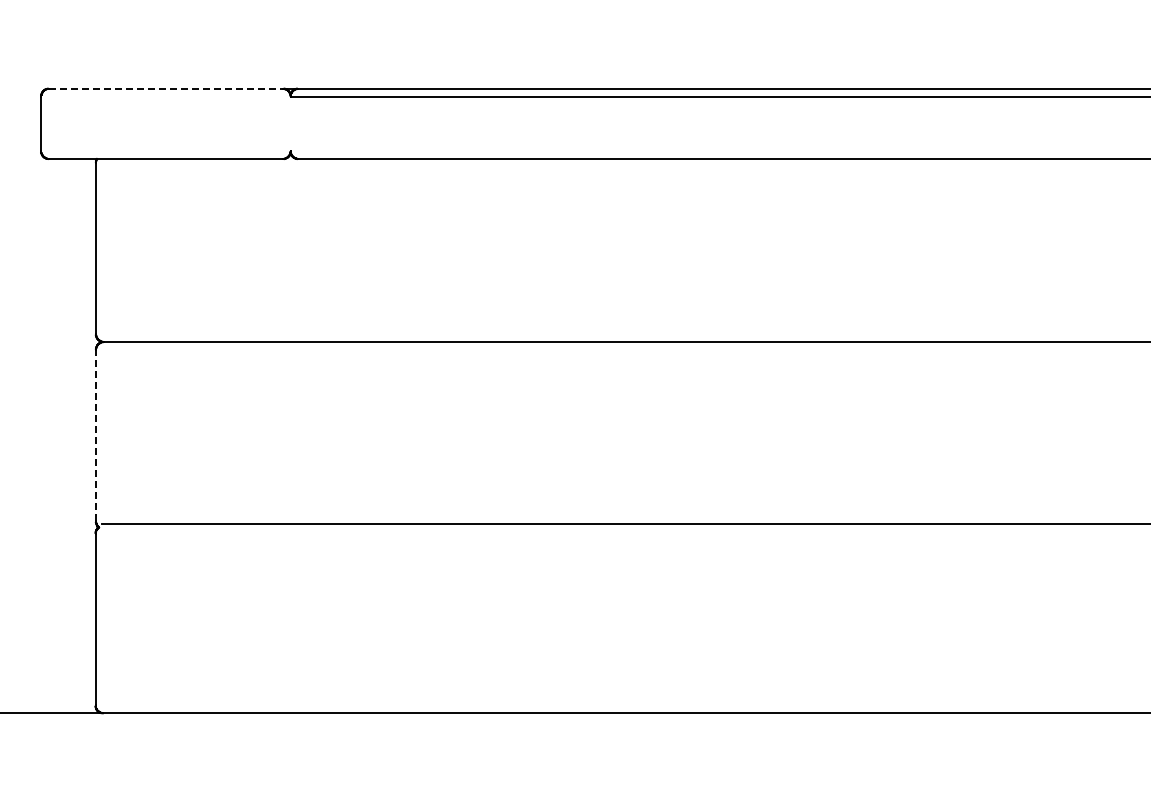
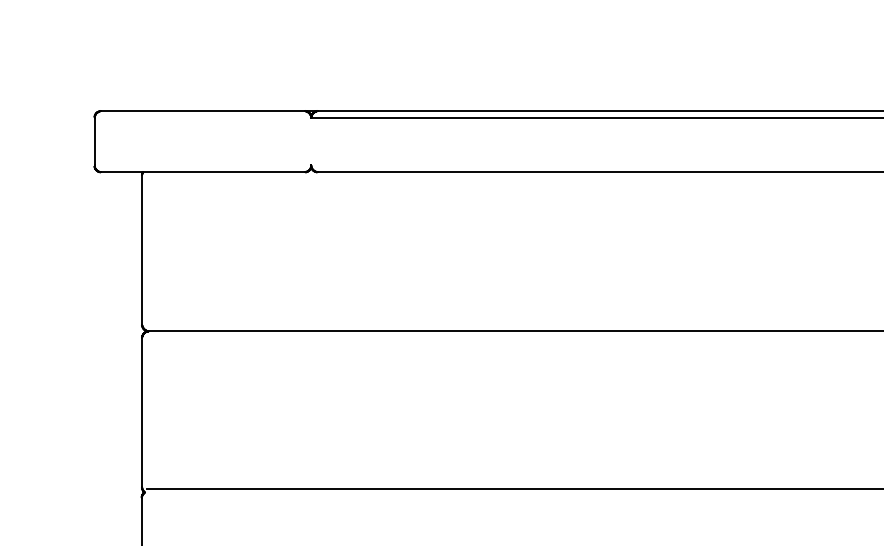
line: (166, 88) -> (203, 110), dashed -> solid
line: (96, 435) -> (142, 412), dashed -> solid

